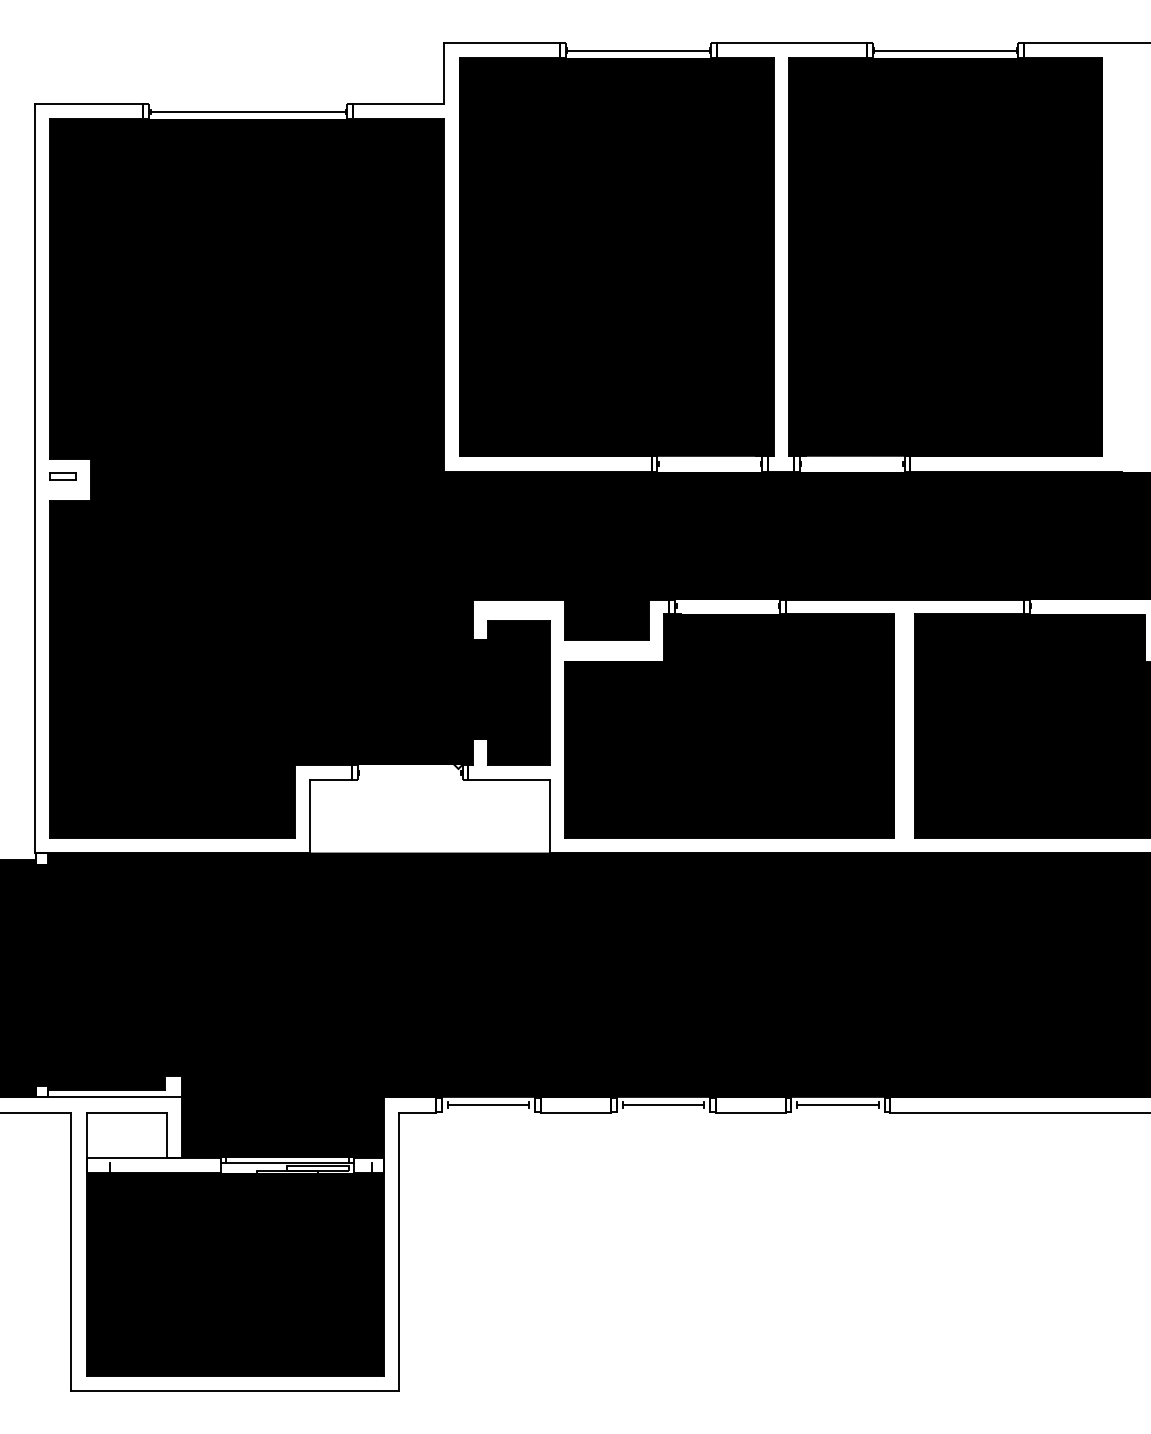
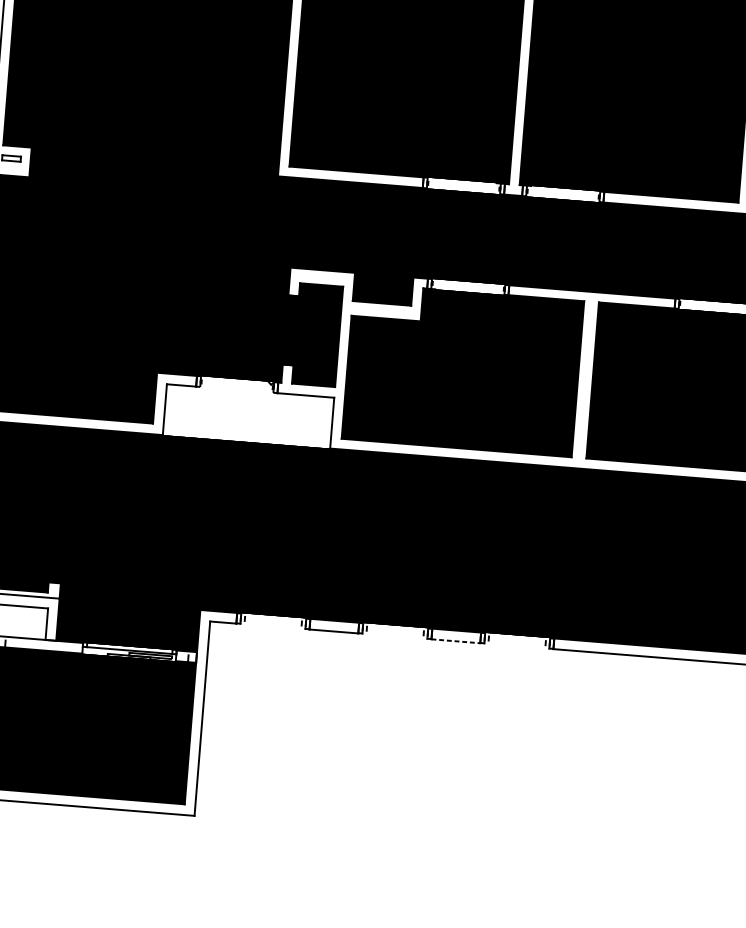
line: (488, 1105) -> (273, 621), removed
line: (663, 1105) -> (395, 631), removed
line: (837, 1105) -> (516, 641), removed
line: (750, 1112) -> (455, 641), solid -> dashed

